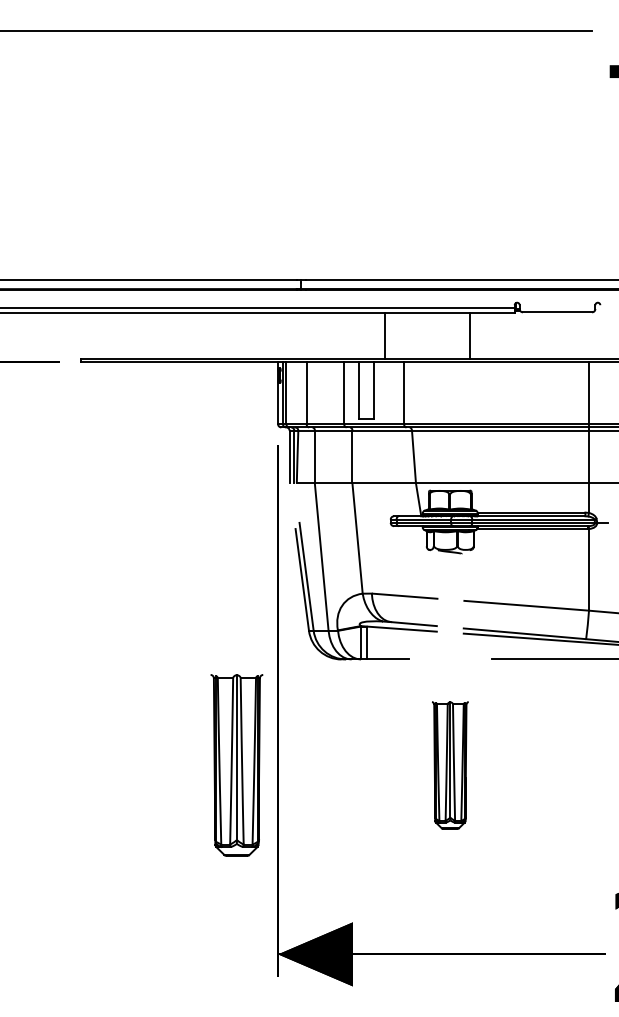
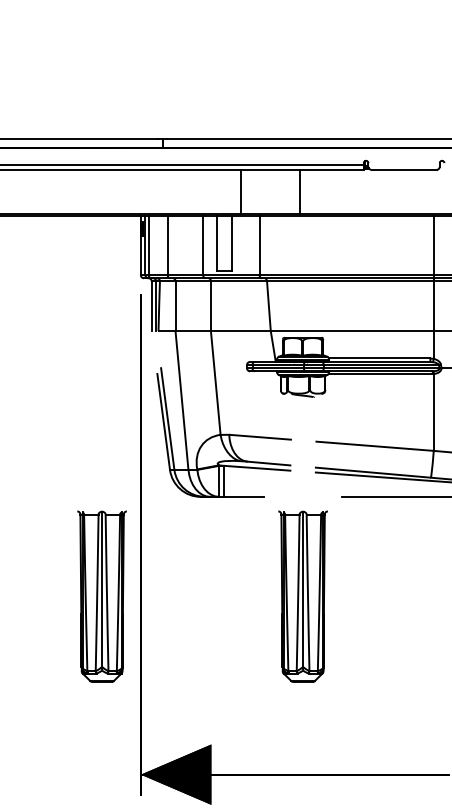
line: (470, 335) -> (300, 191), moved
part: (450, 765) -> (303, 596), size x1.43

